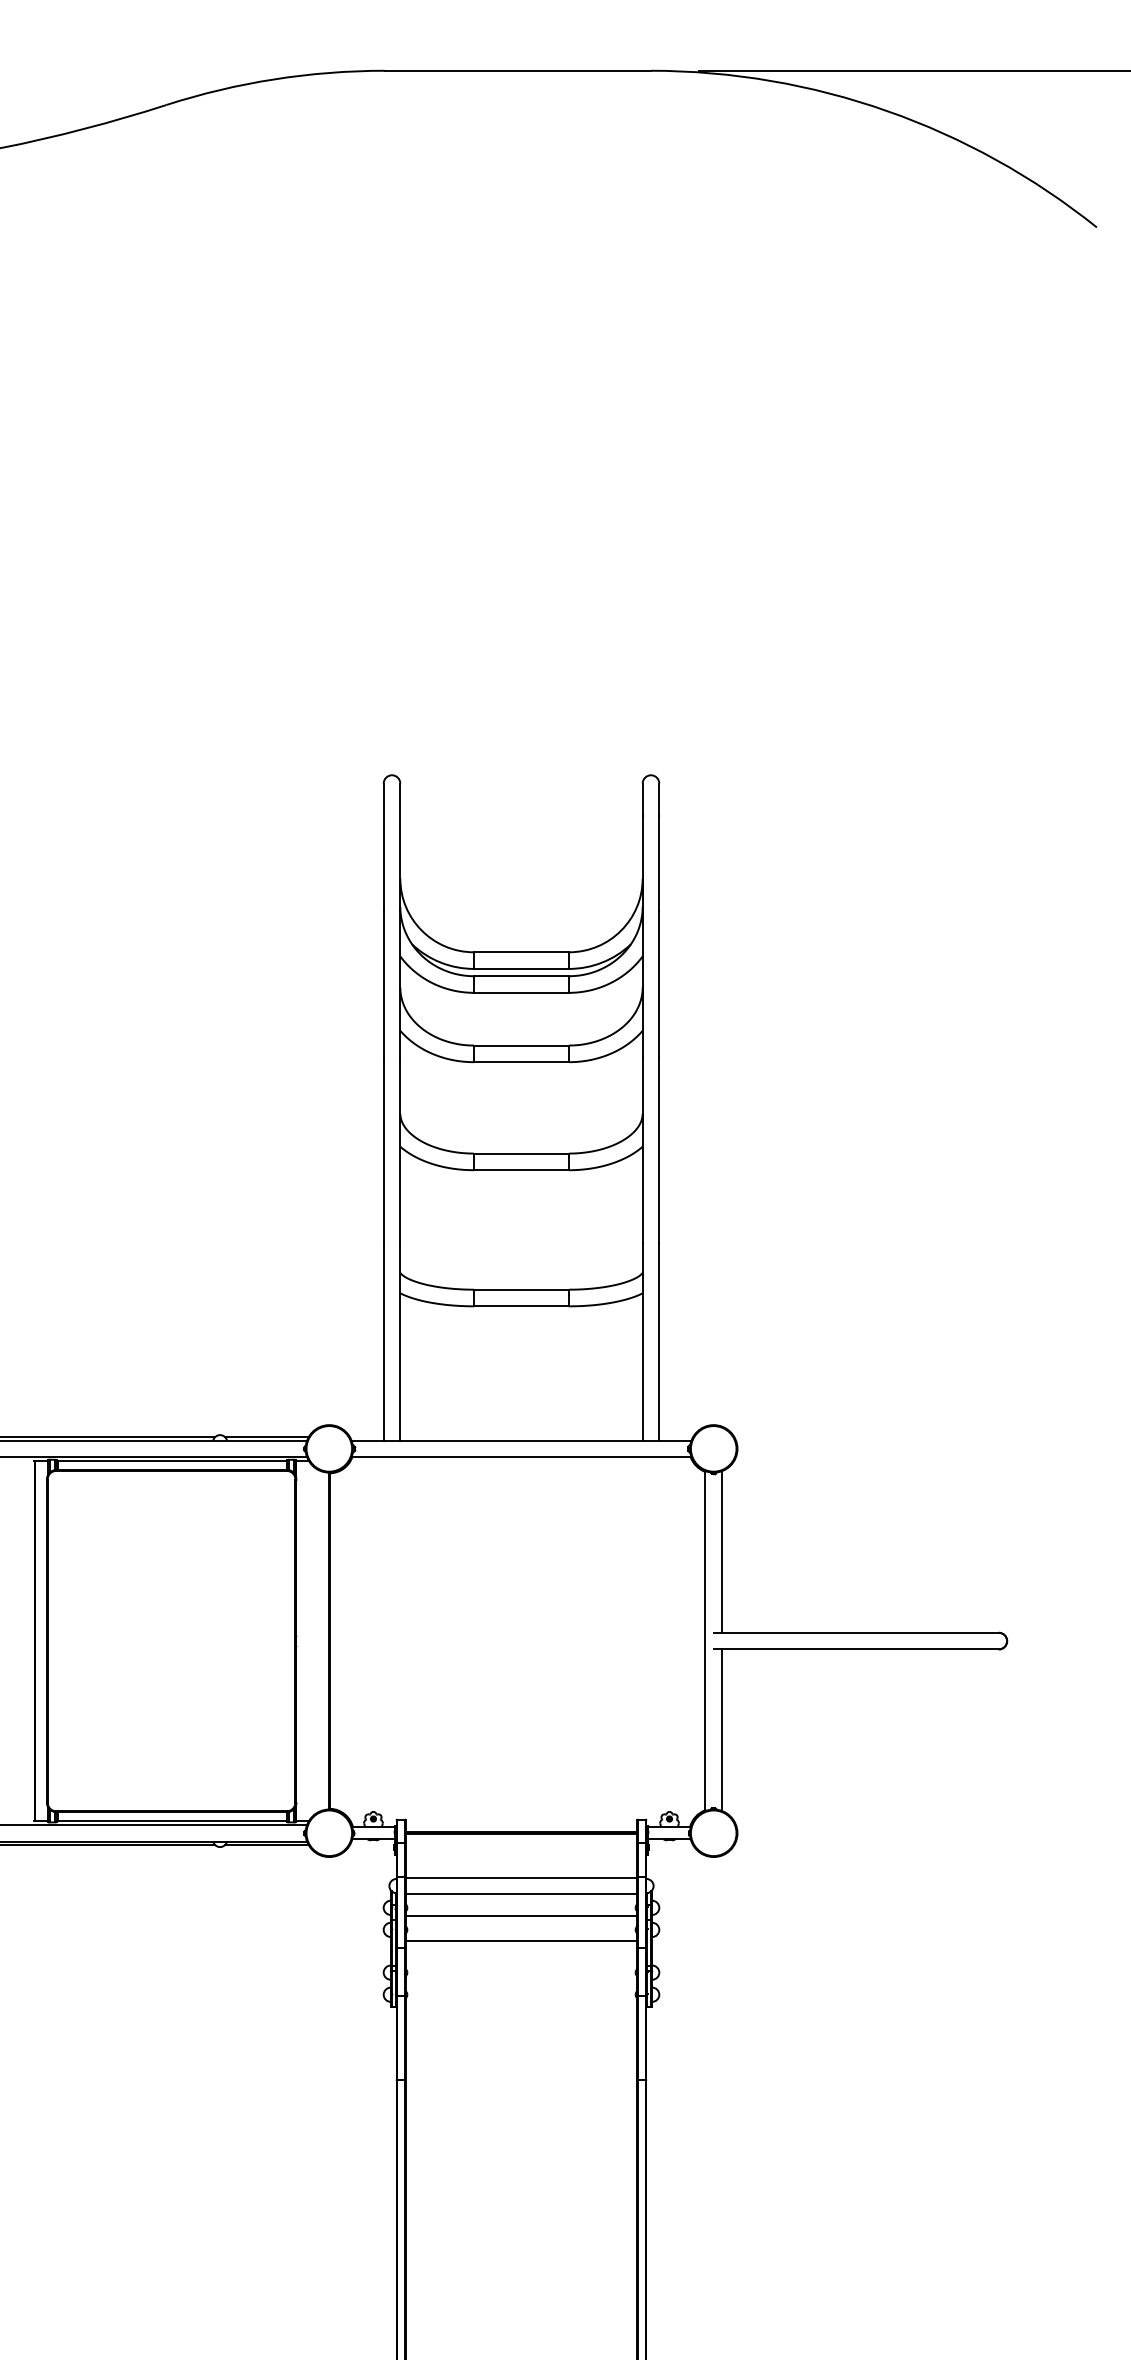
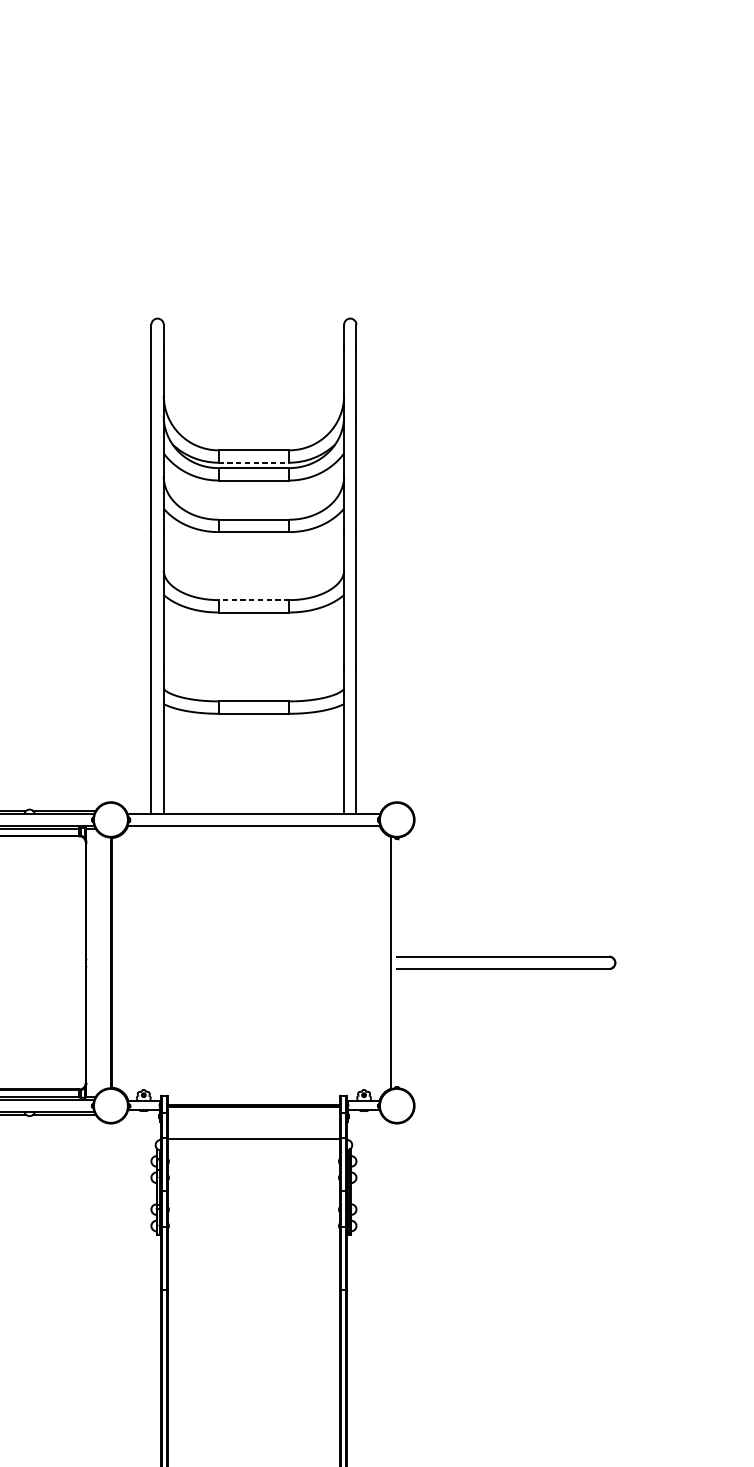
line: (521, 968) -> (253, 462), solid -> dashed
line: (521, 1153) -> (253, 600), solid -> dashed
line: (722, 1551) -> (403, 896), removed
line: (722, 1730) -> (403, 1029), removed
line: (521, 1894) -> (253, 1151), removed
line: (521, 1915) -> (253, 1167), removed
line: (521, 1941) -> (253, 1186), removed

